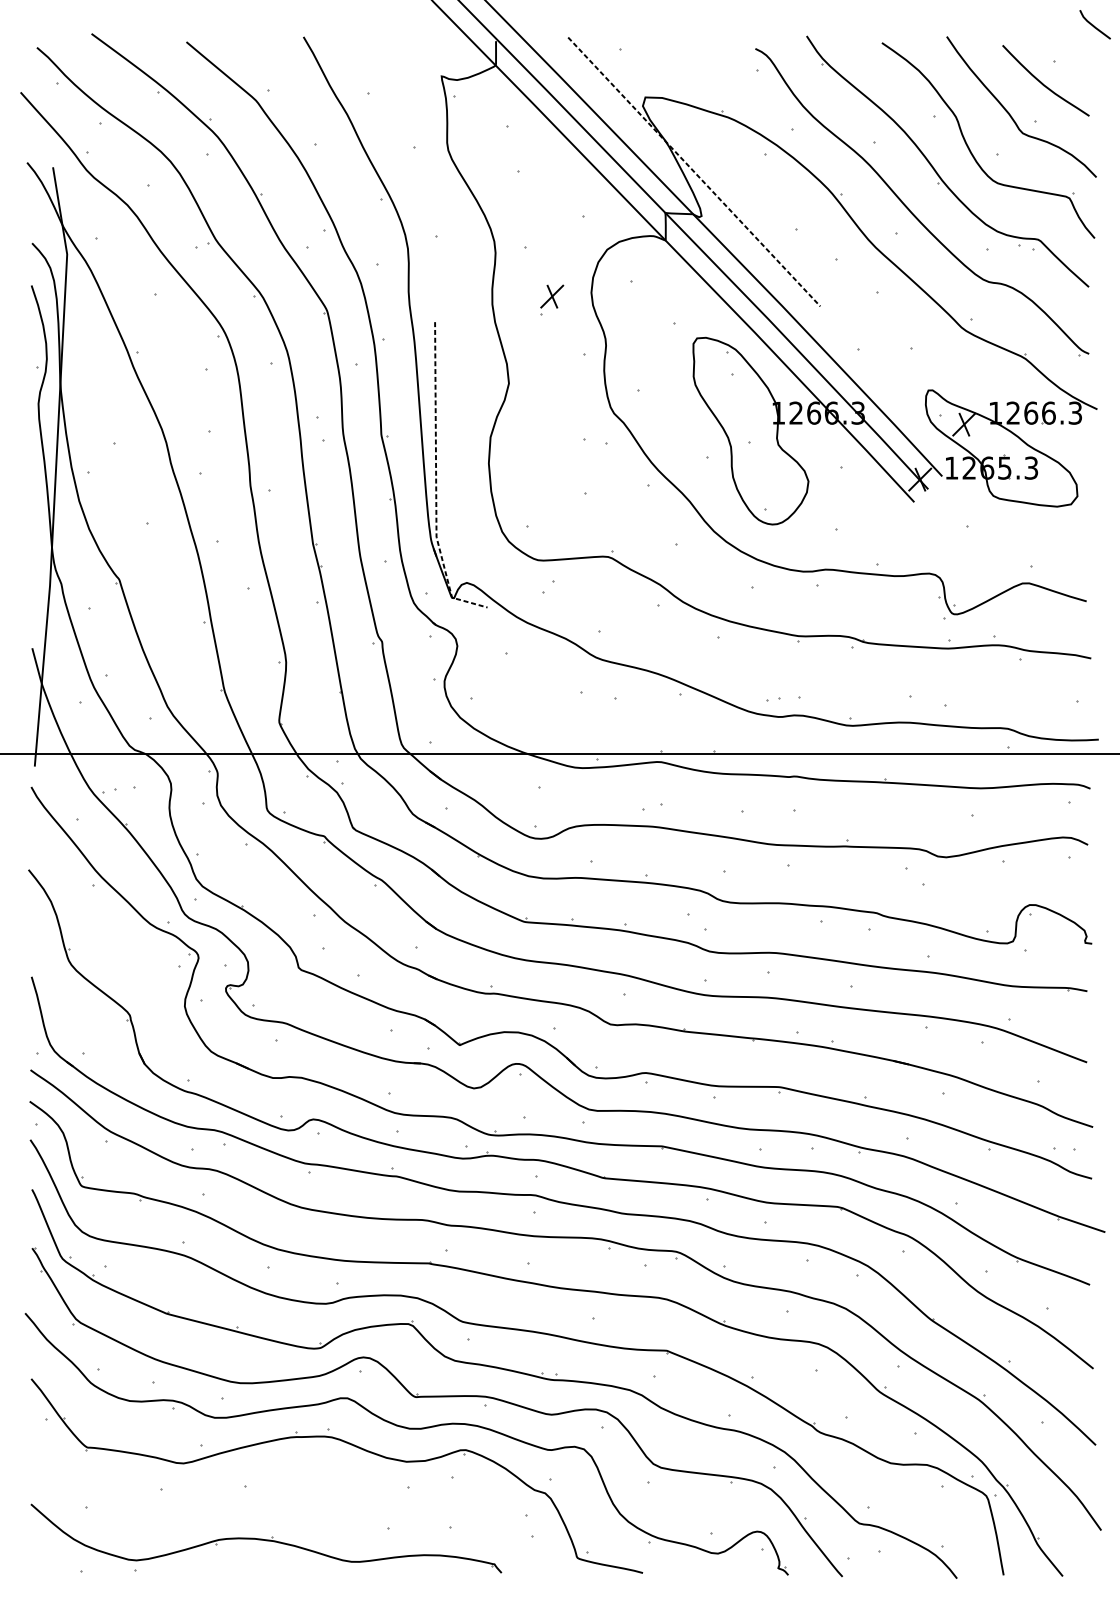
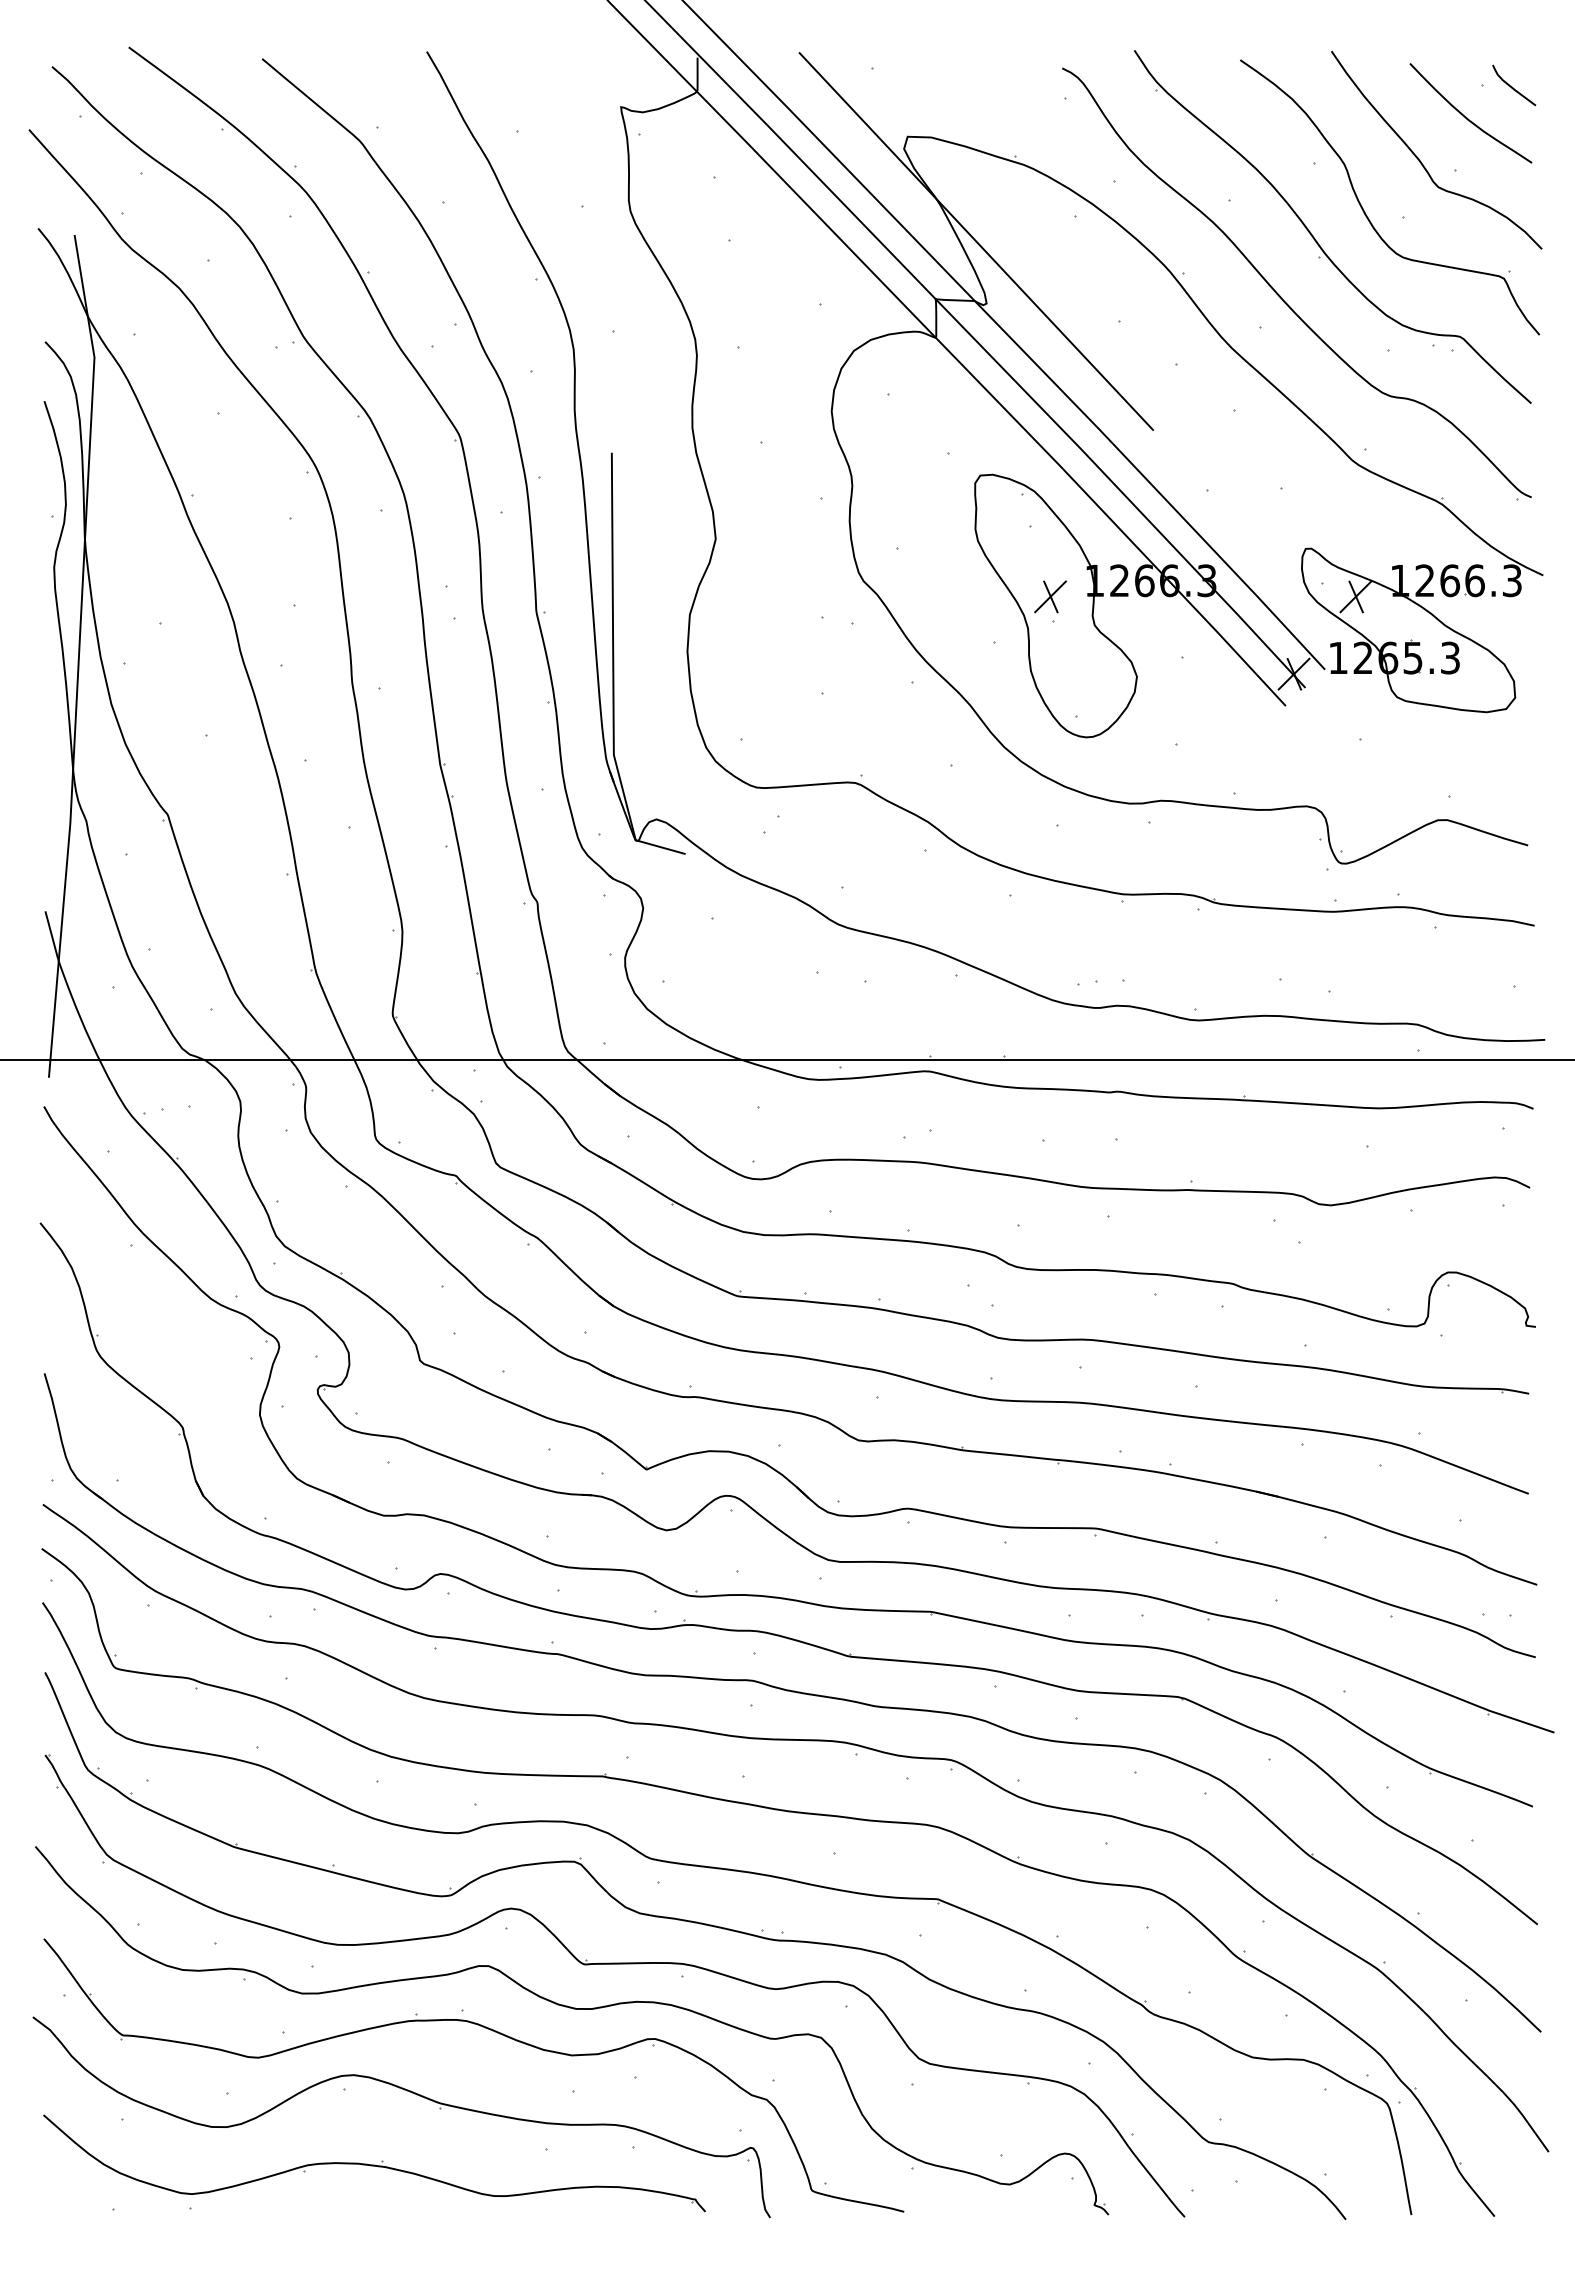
curve: (1094, 25) -> (1512, 86), moved
line: (694, 171) -> (976, 241), dashed -> solid
part: (552, 296) -> (1050, 596), moved
line: (436, 480) -> (613, 675), dashed -> solid
part: (291, 1488) -> (409, 2092), added

